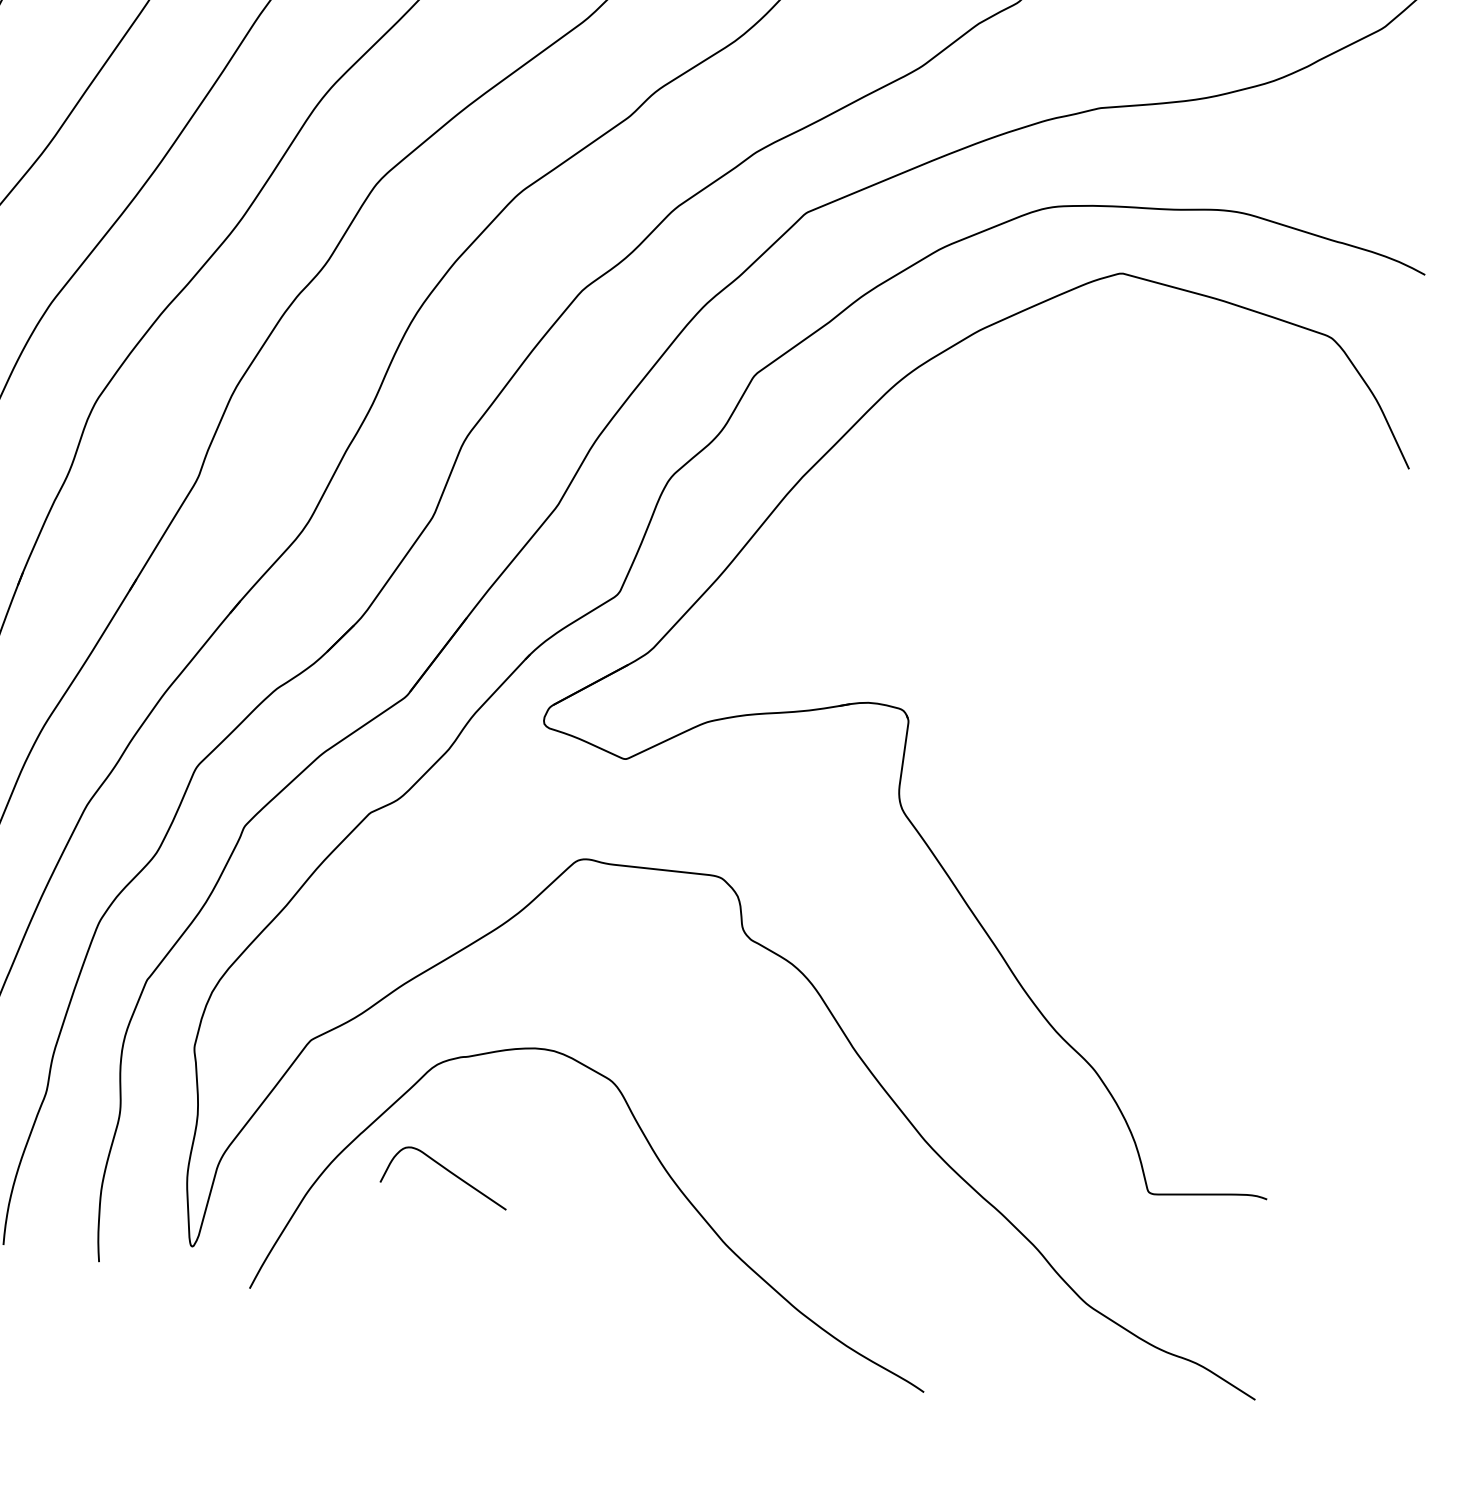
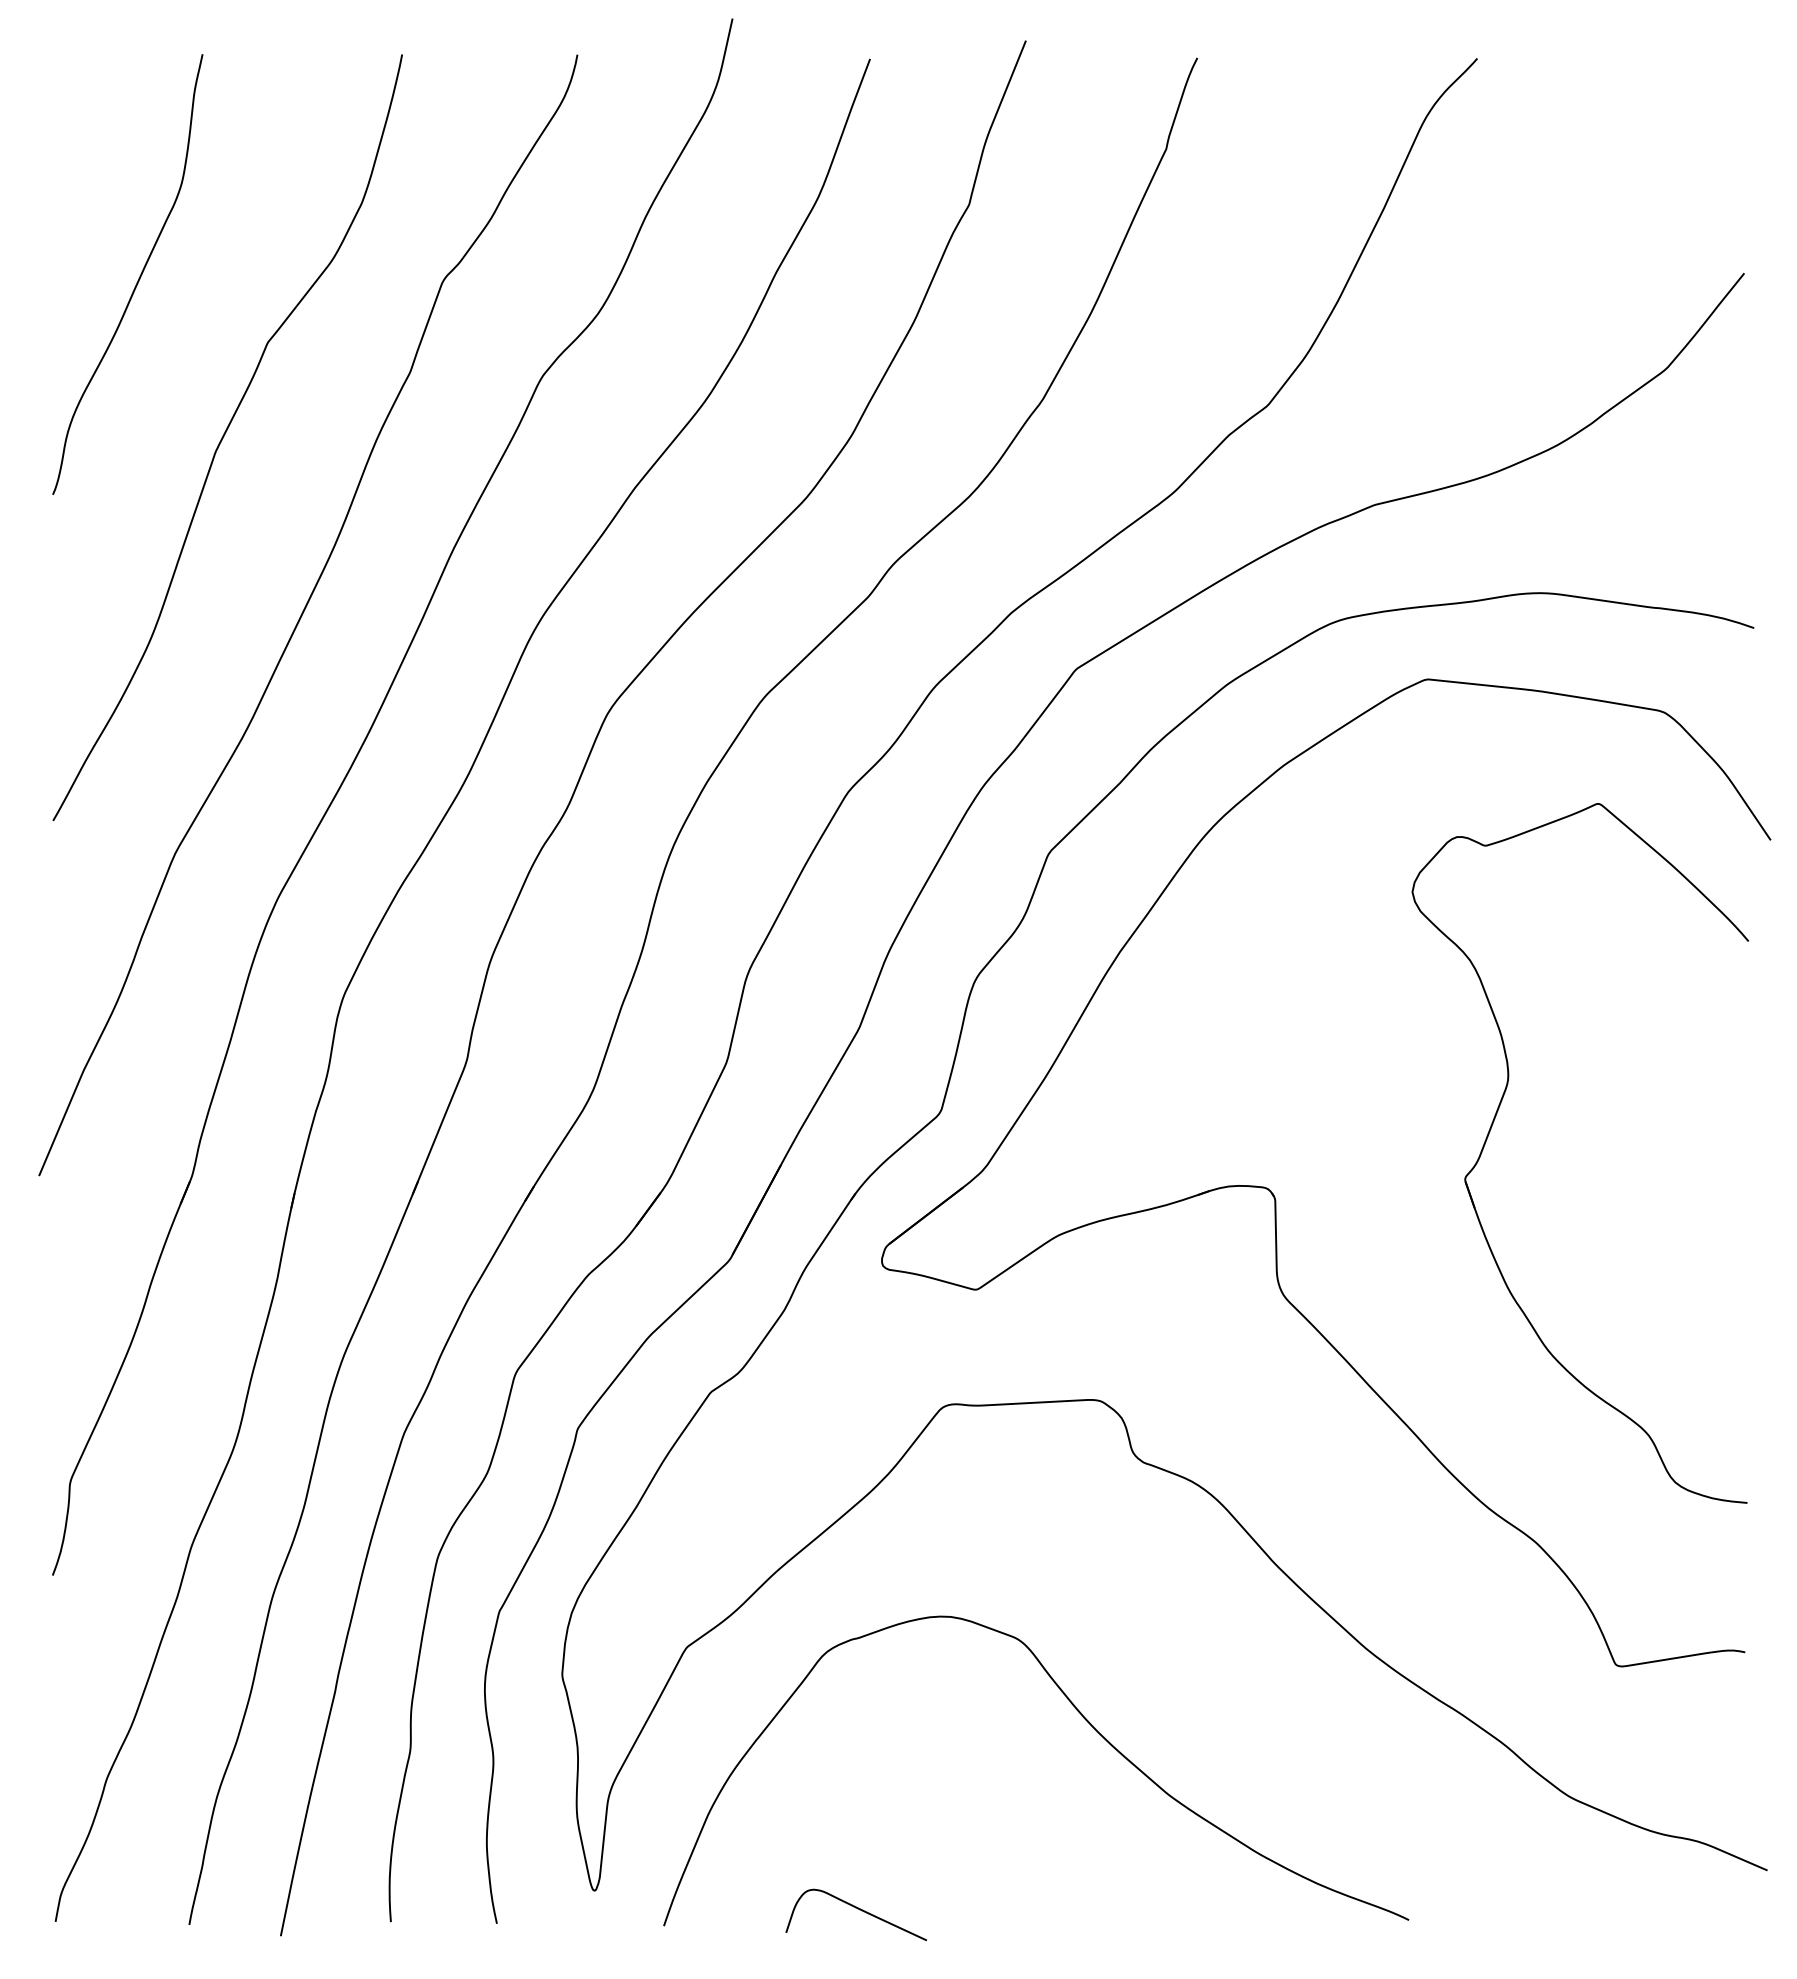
part: (1116, 685) -> (1493, 1124), added
curve: (448, 1171) -> (857, 1909), moved

